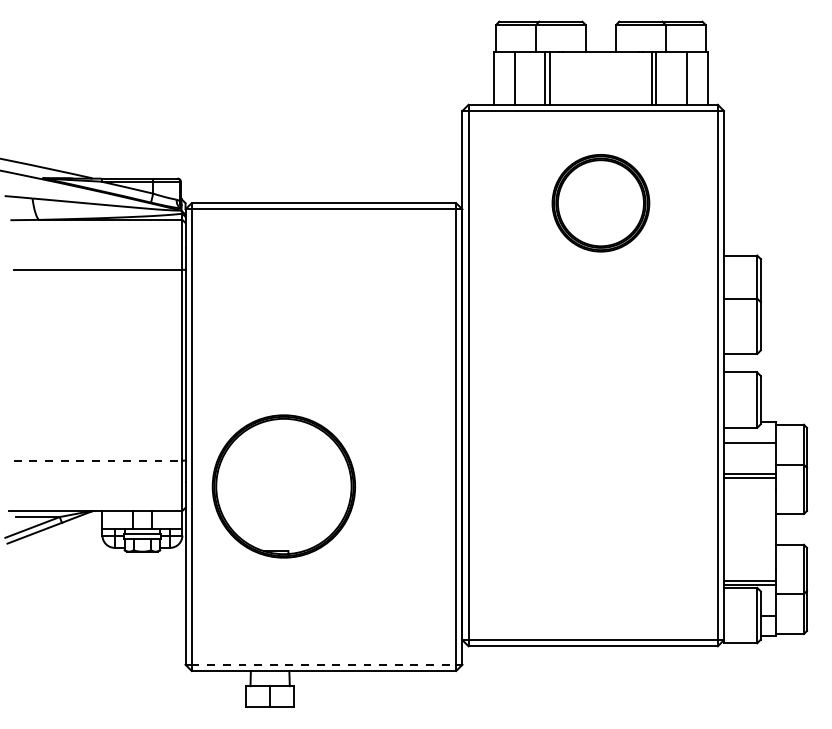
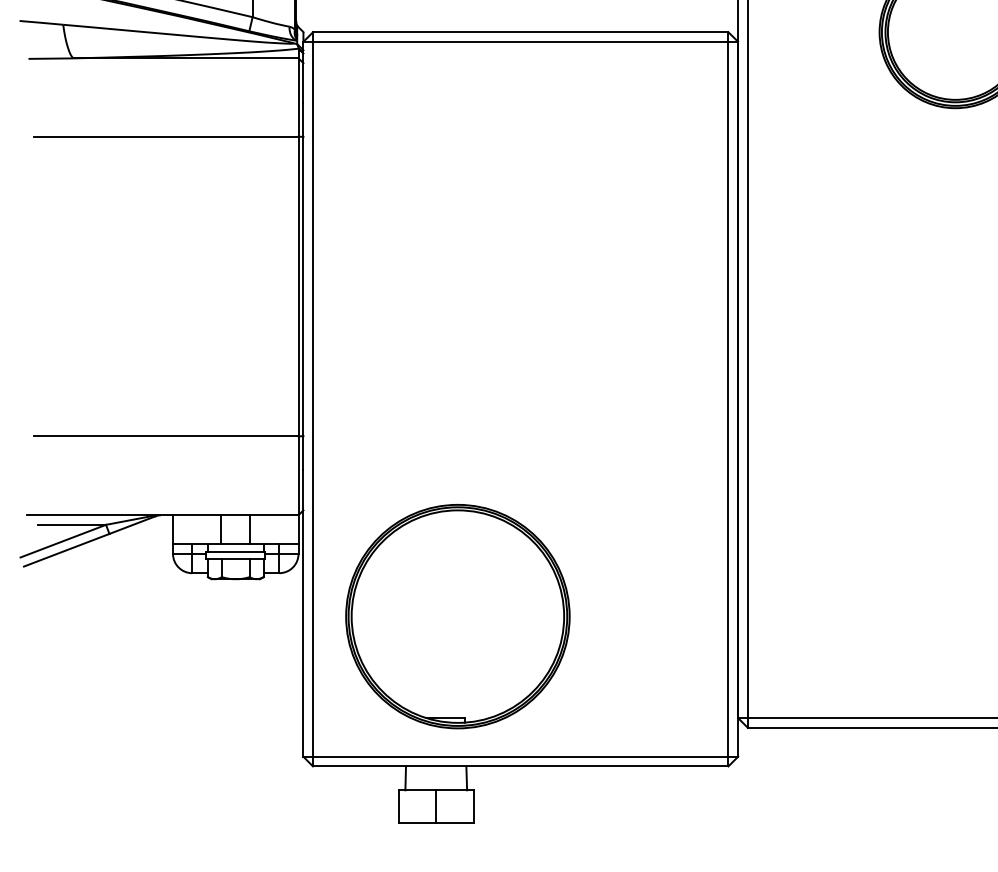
line: (98, 460) -> (166, 436), dashed -> solid
part: (283, 486) -> (457, 616), moved
line: (324, 664) -> (521, 756), dashed -> solid

